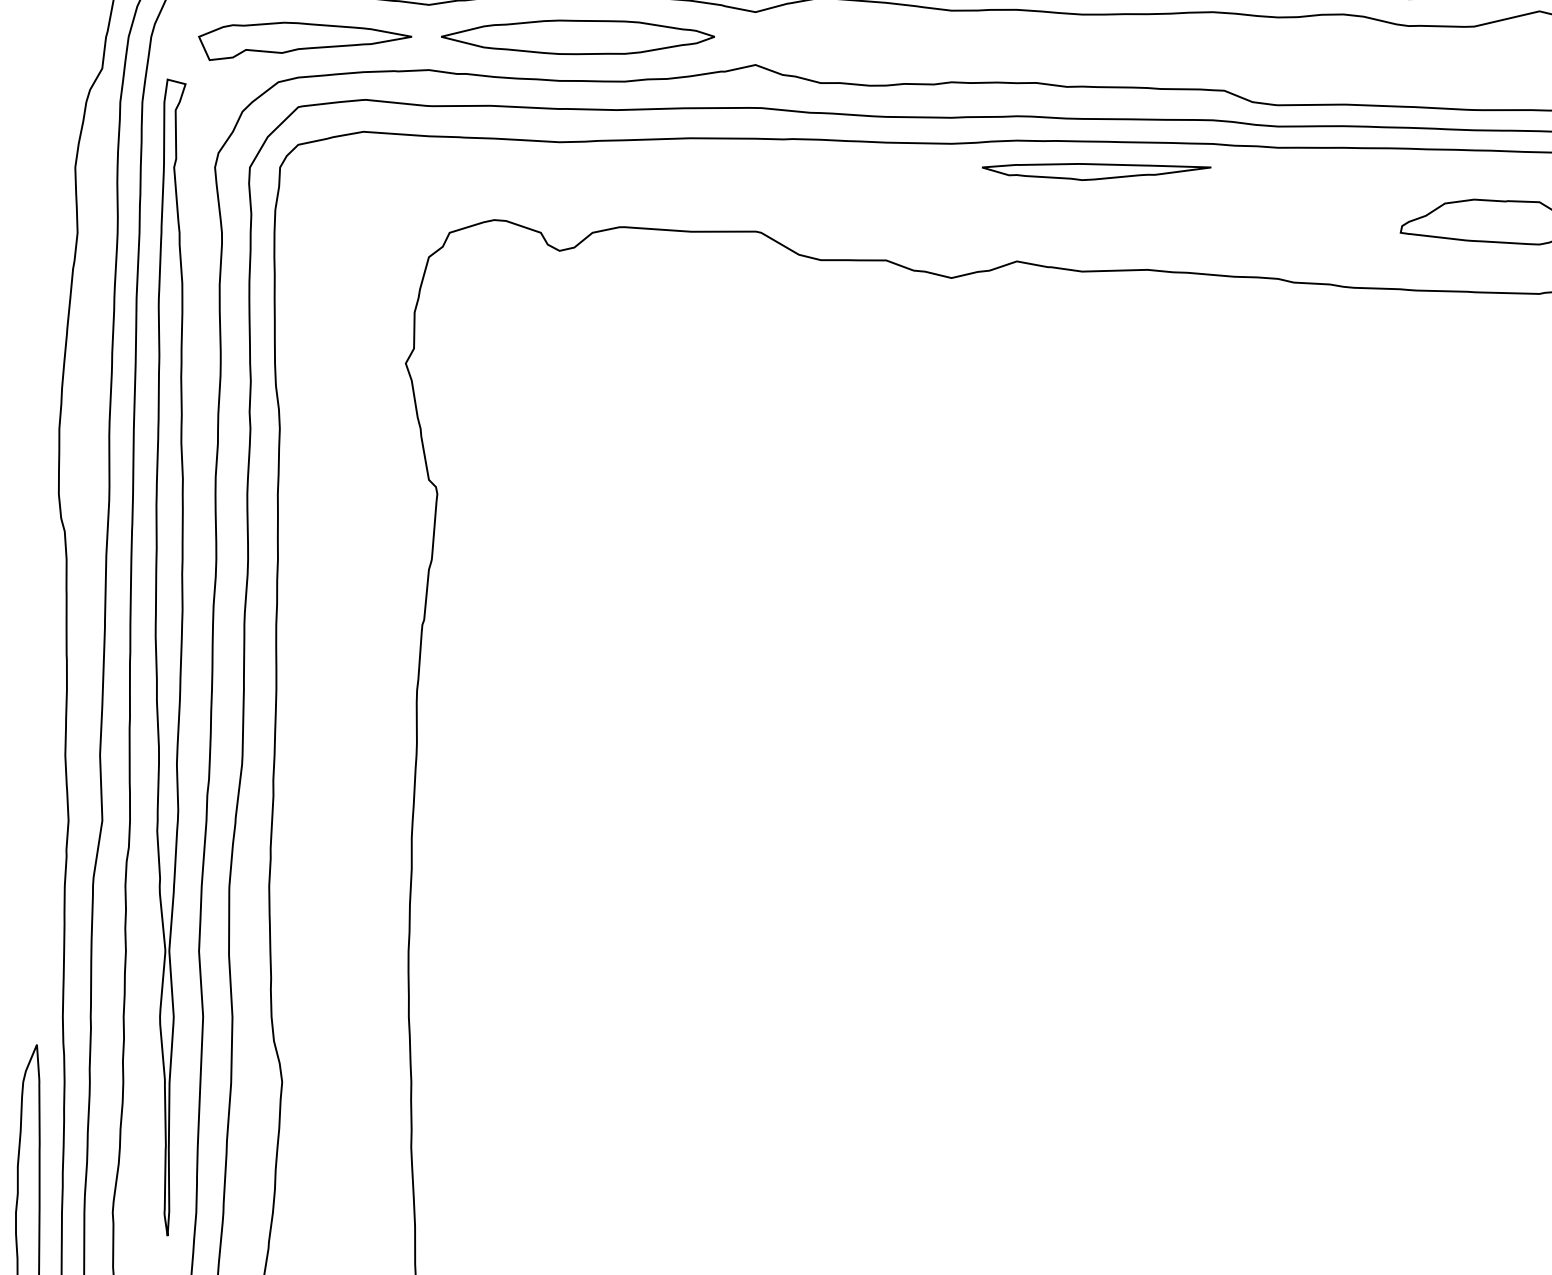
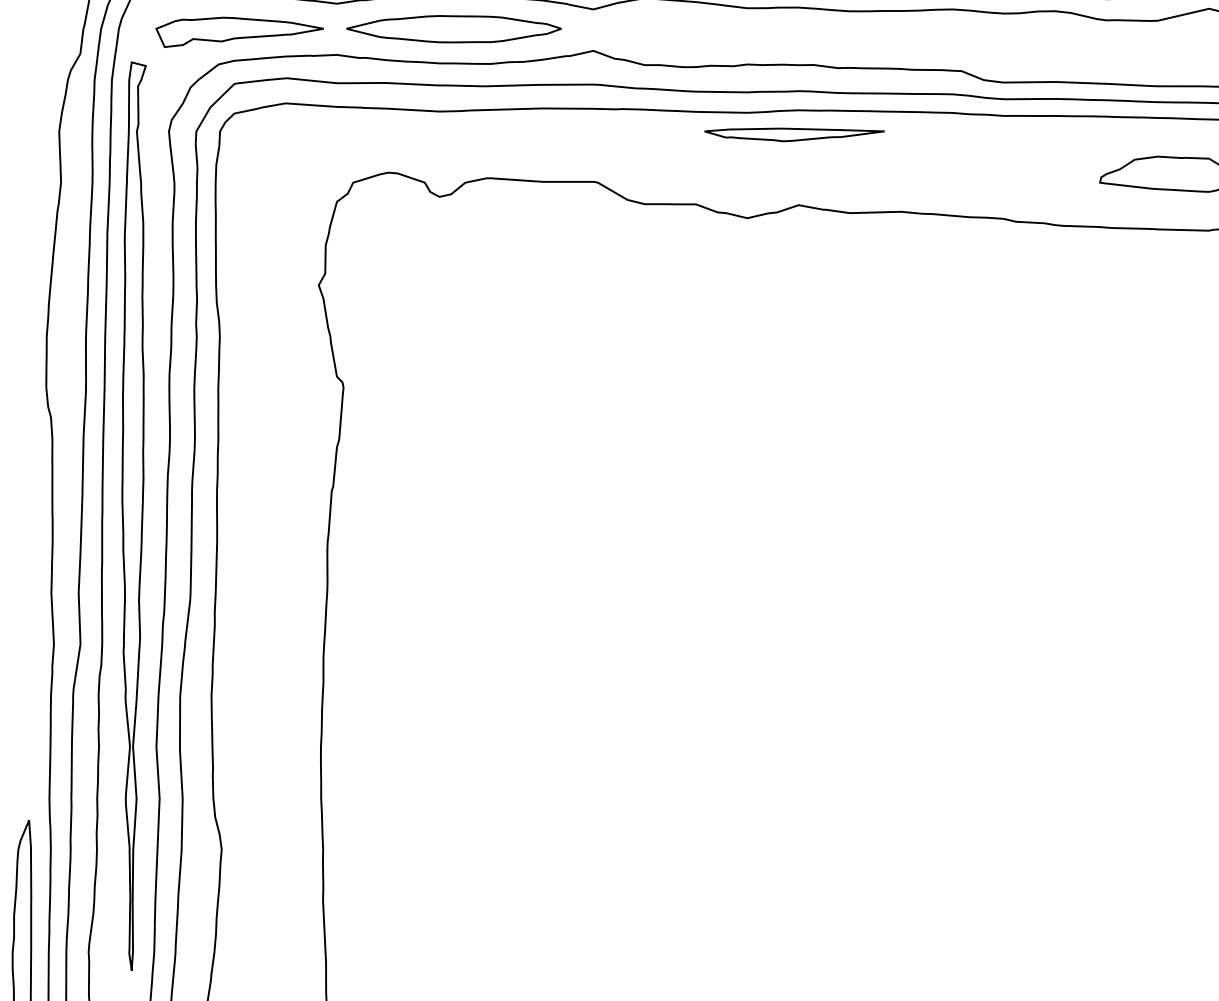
part: (1096, 171) -> (794, 134), moved

